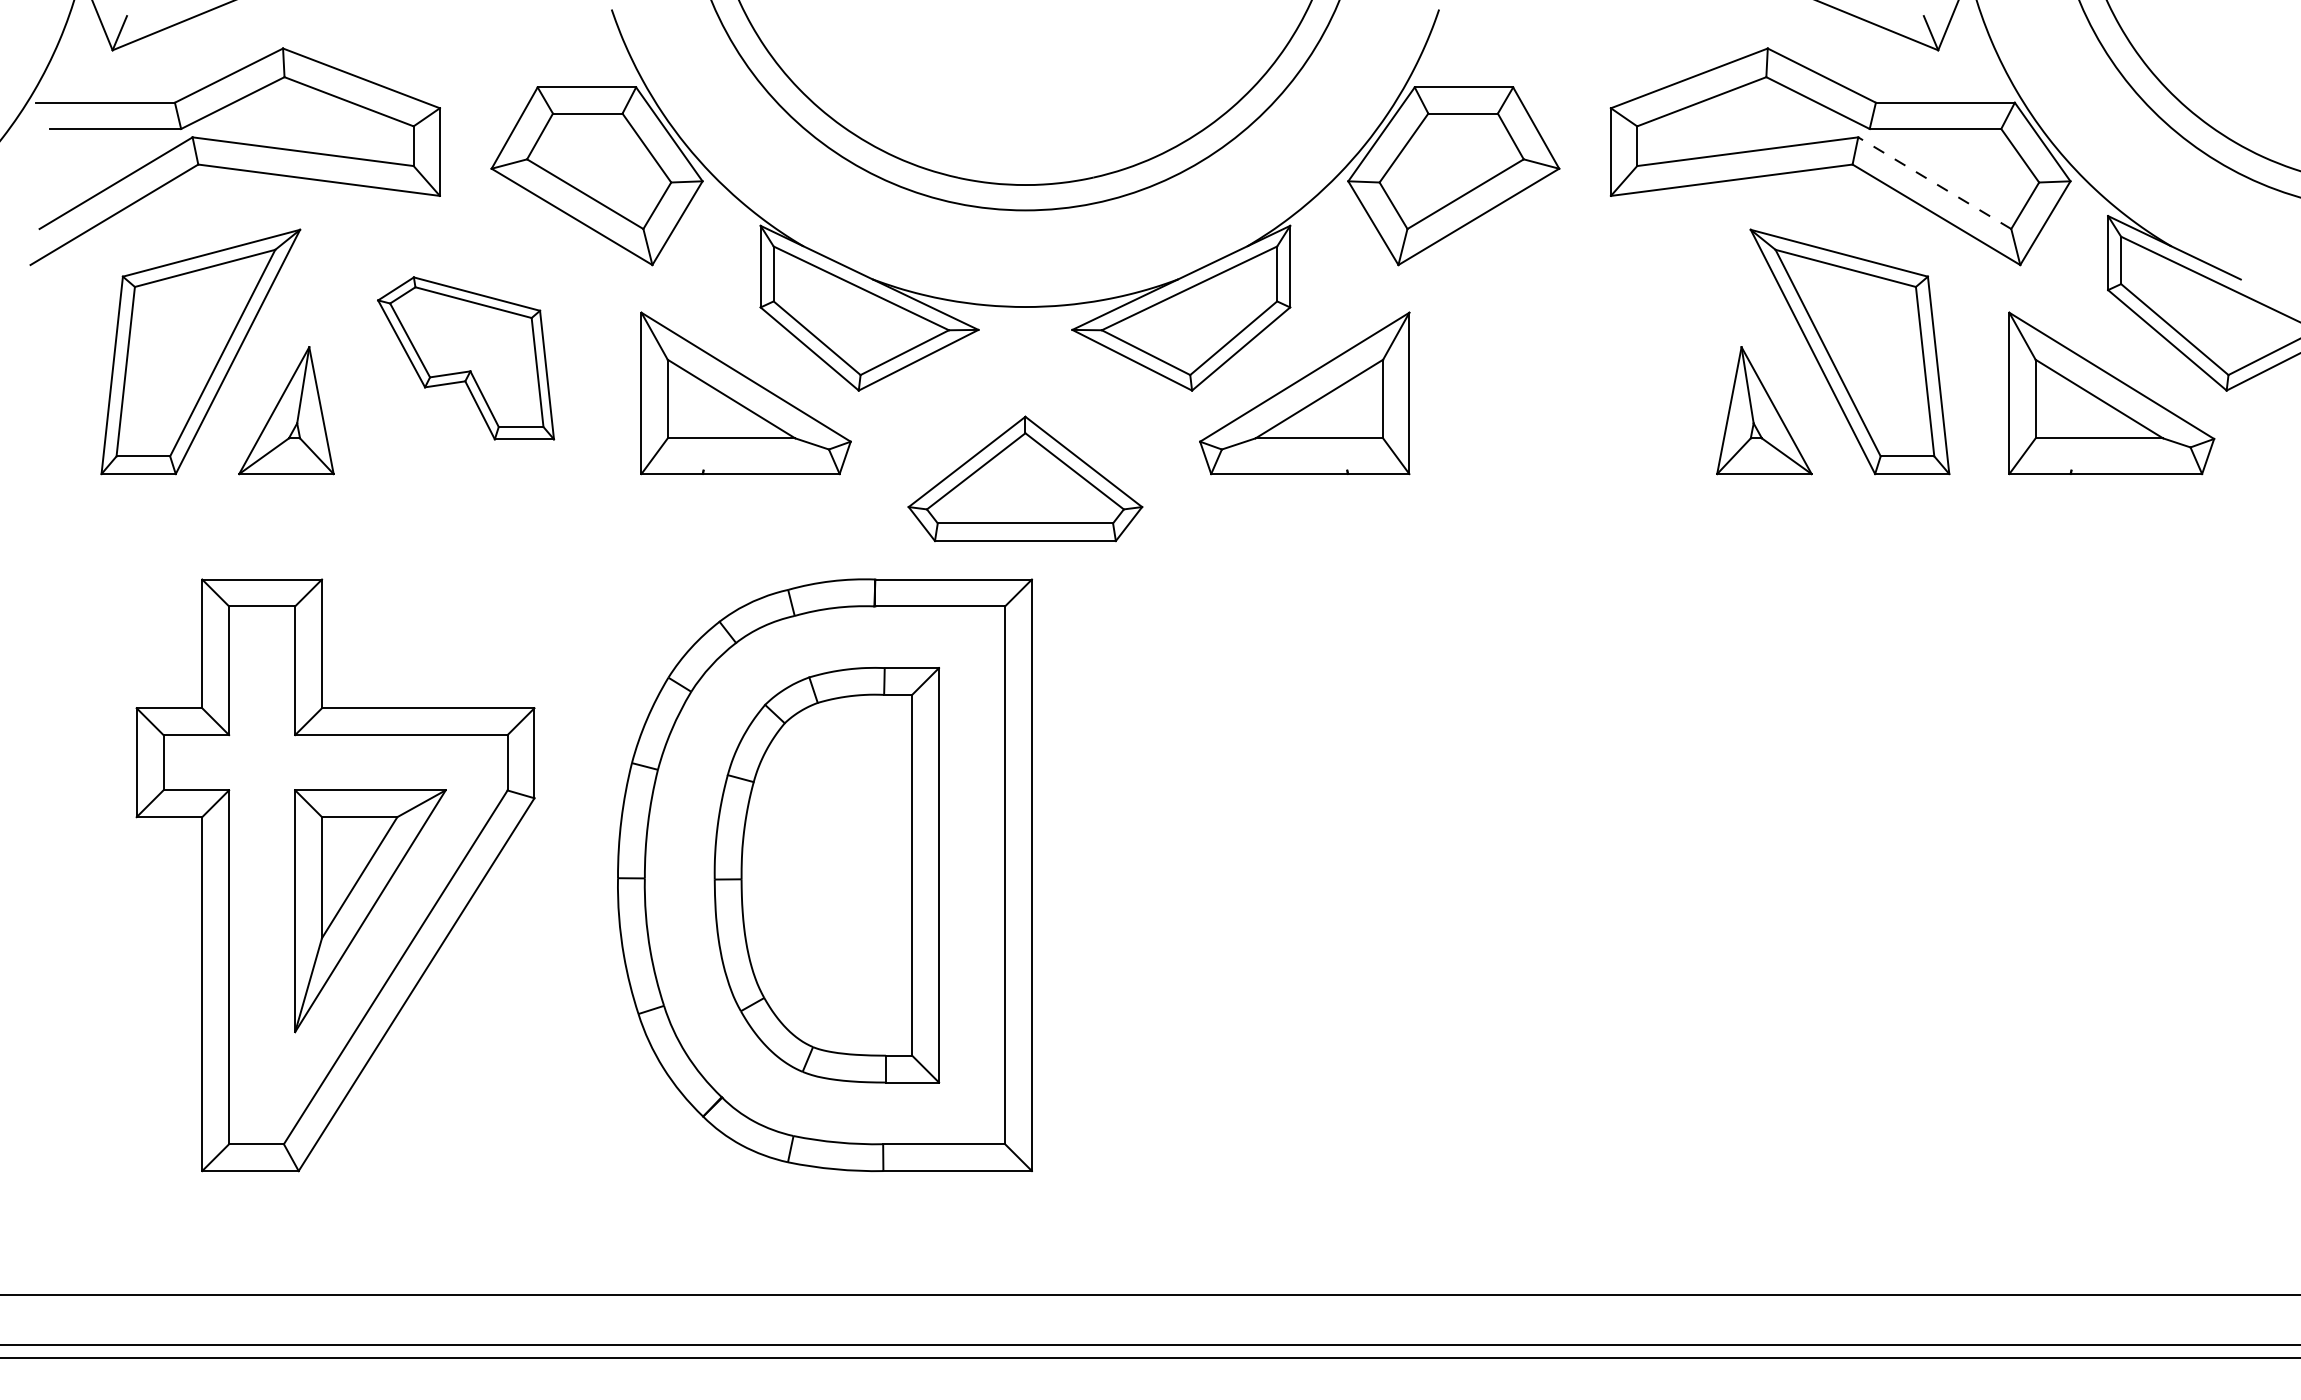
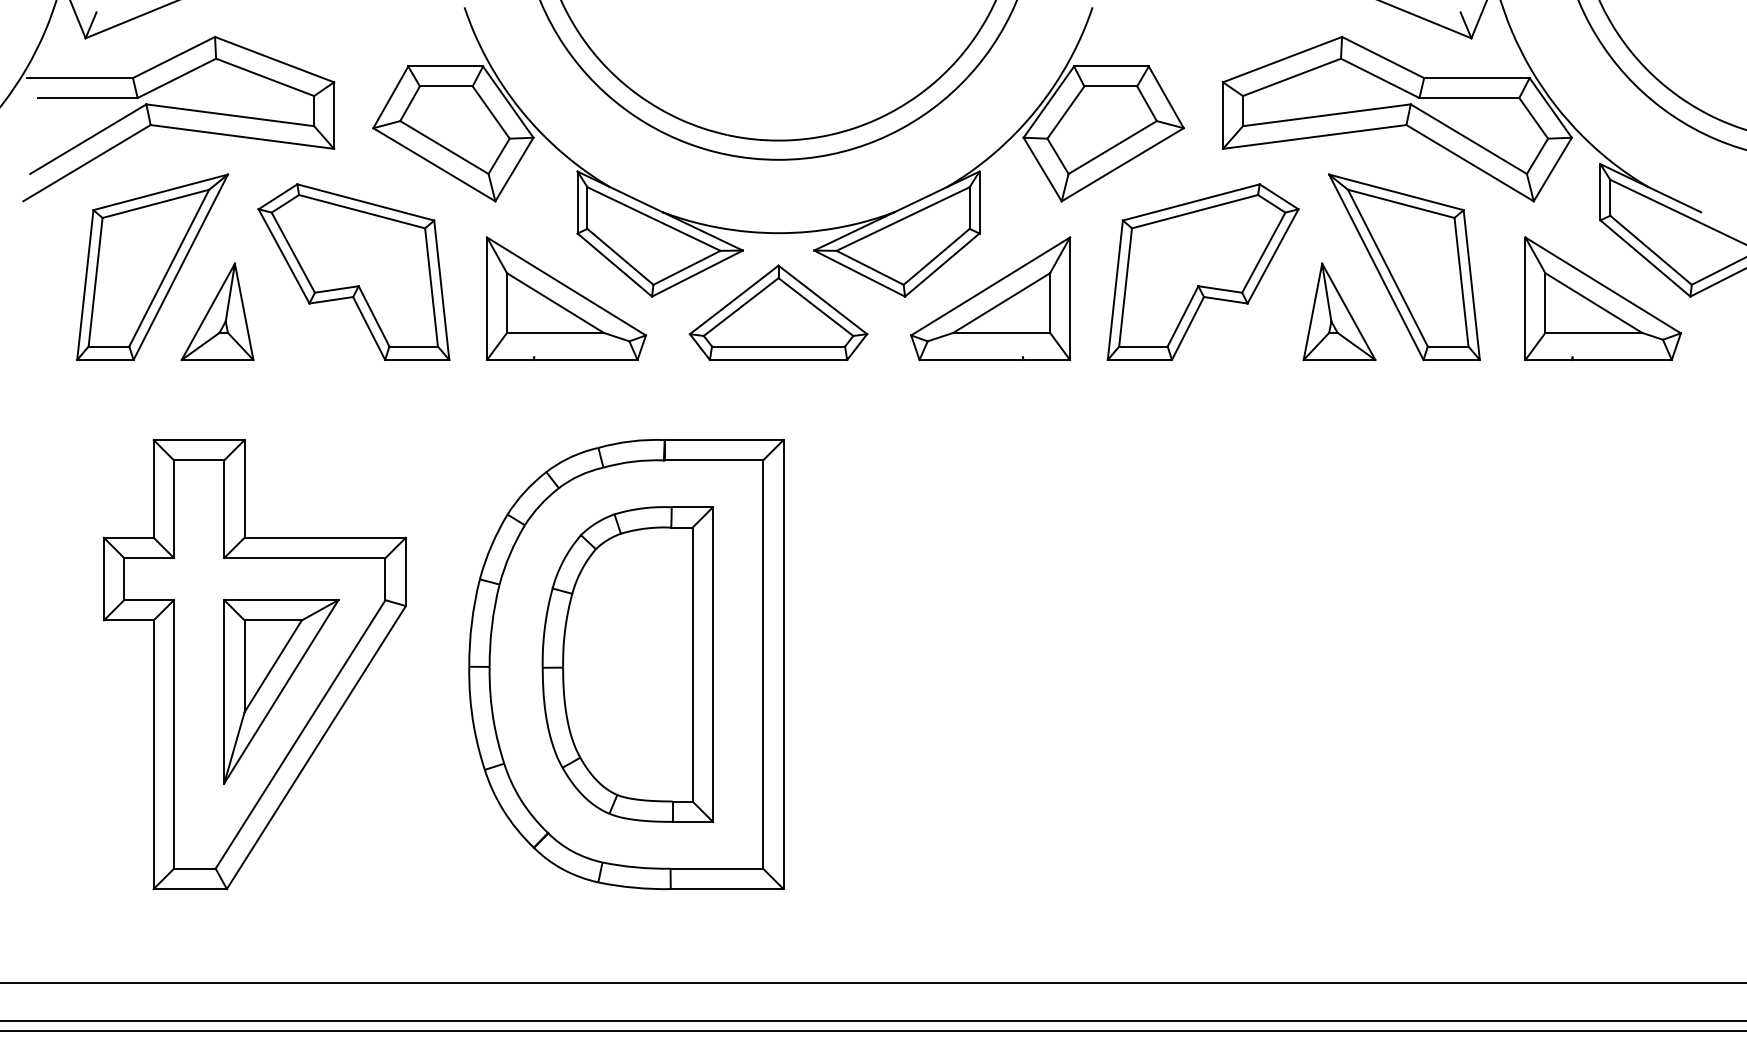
line: (1934, 182) -> (1468, 138), dashed -> solid
part: (465, 358) -> (353, 272), size x1.43
part: (1584, 358) -> (1202, 272), added
part: (1025, 478) -> (778, 312), moved

